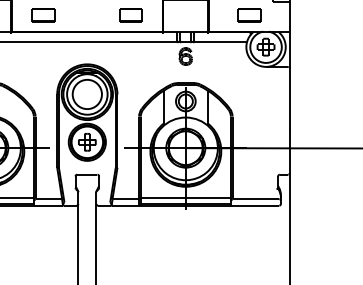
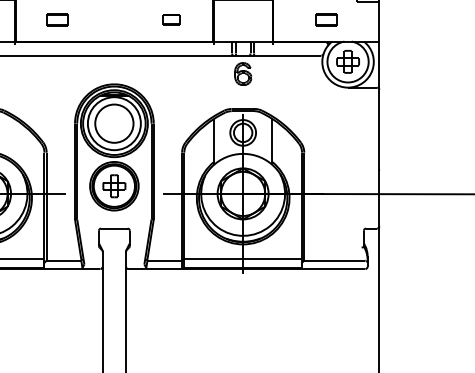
part: (43, 14) -> (57, 19), size x0.7
part: (131, 14) -> (171, 19), size x0.6
part: (249, 14) -> (326, 19), size x0.7

